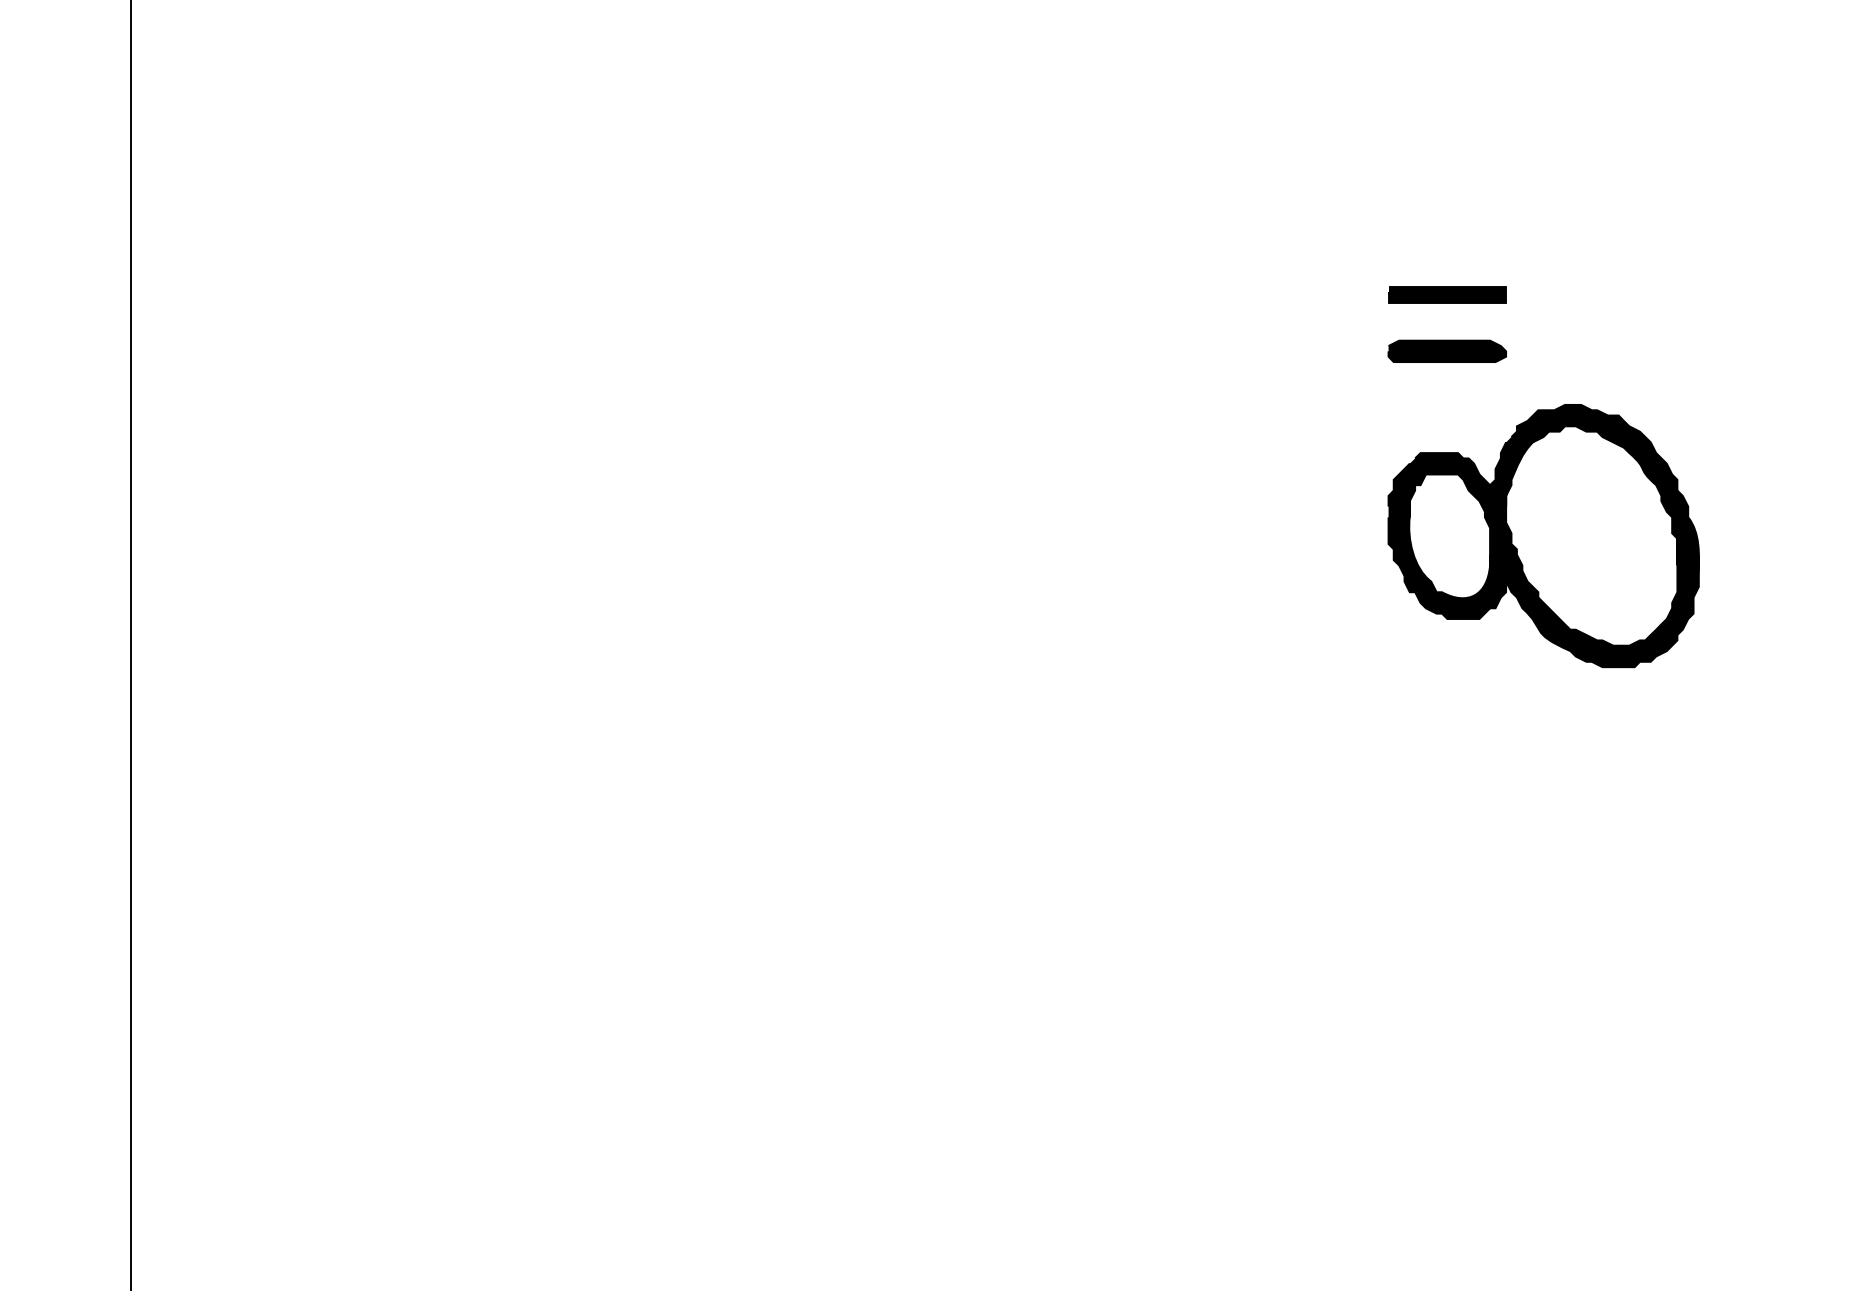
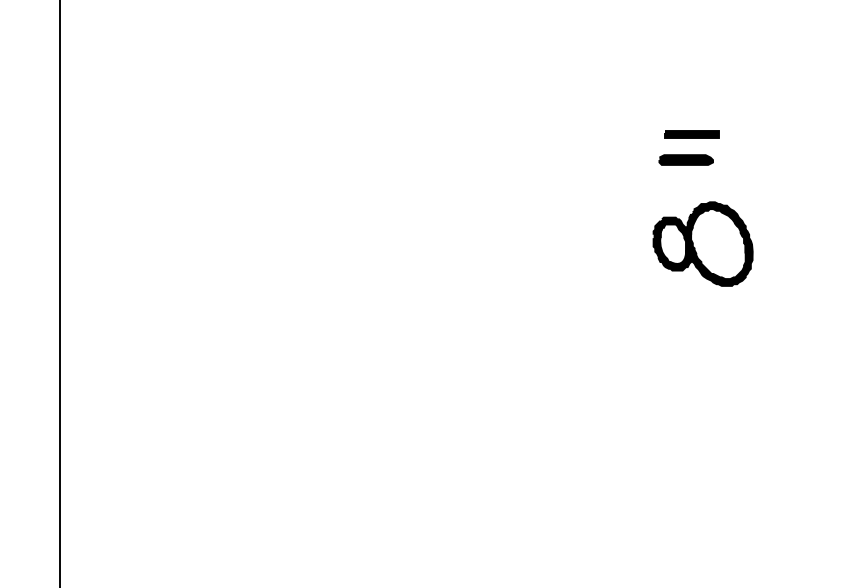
part: (1445, 295) -> (691, 134), moved
part: (1445, 350) -> (685, 159), moved
part: (1542, 534) -> (702, 243), size x0.7

